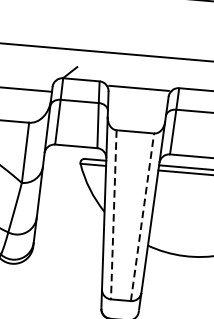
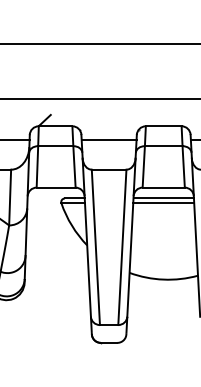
line: (138, 88) -> (108, 139), moved
line: (113, 214) -> (95, 247), dashed -> solid
line: (142, 217) -> (122, 247), dashed -> solid

